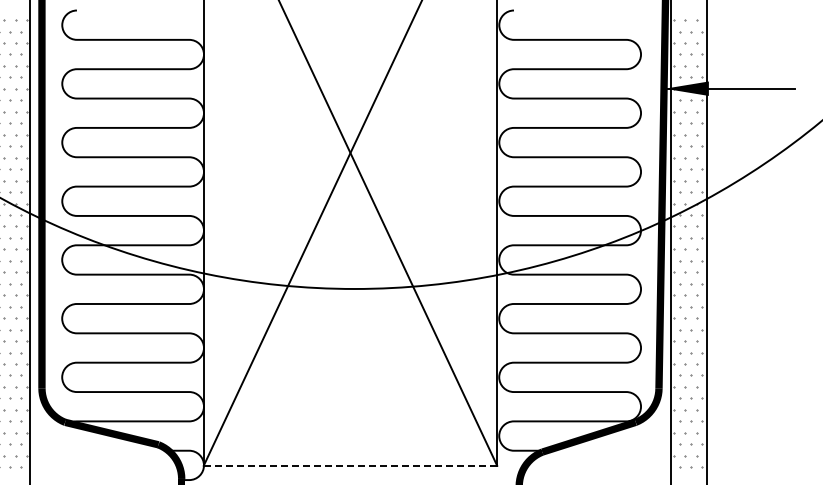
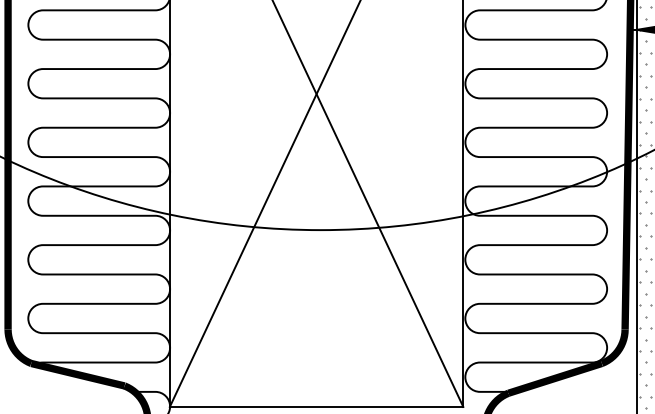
line: (350, 465) -> (316, 406), dashed -> solid

